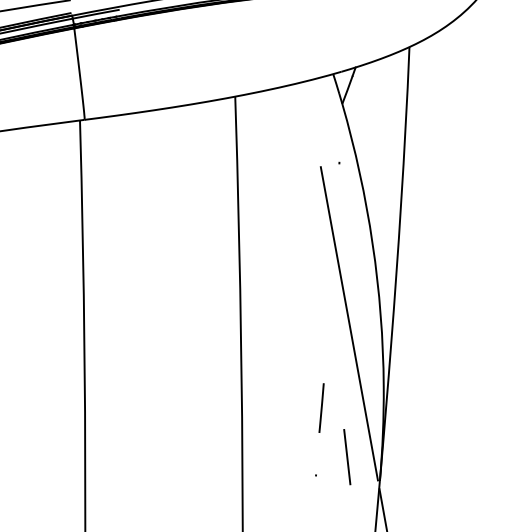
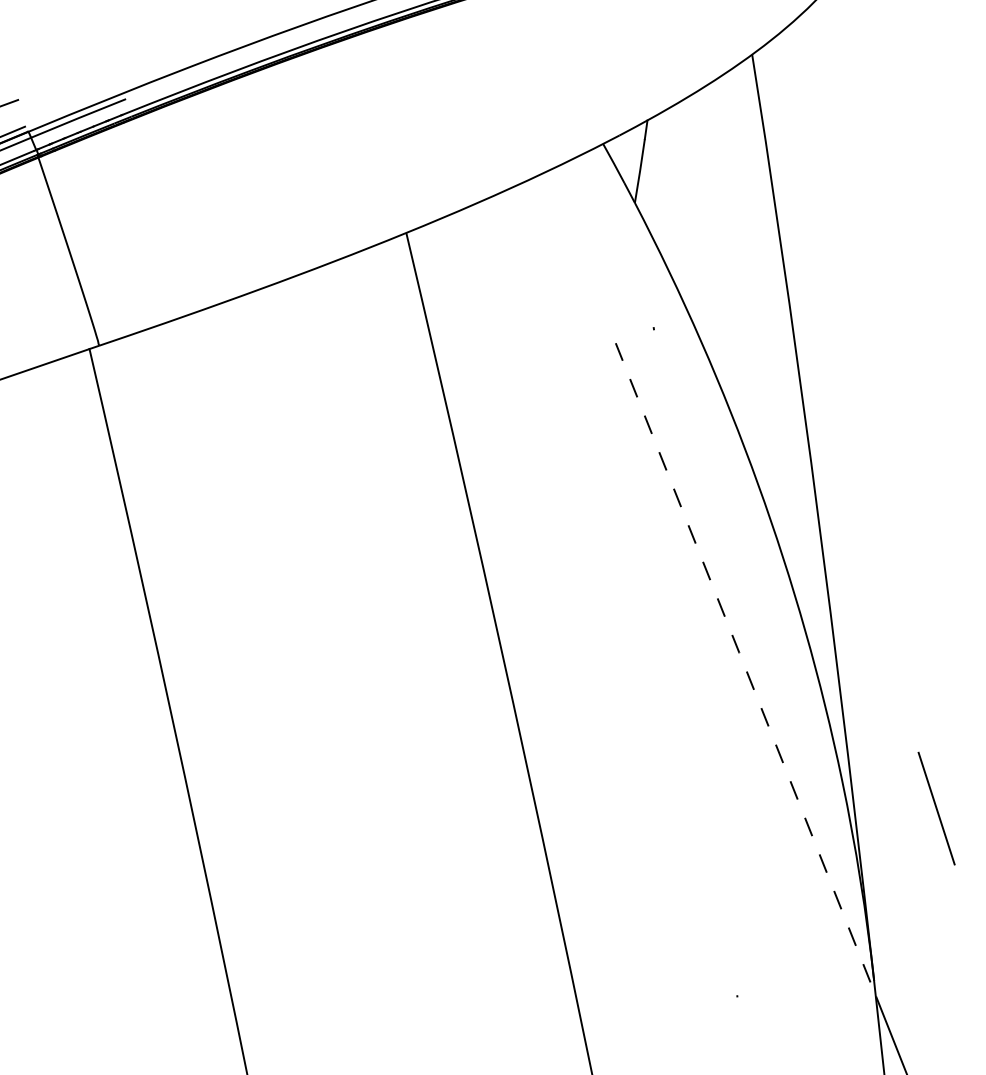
line: (349, 322) -> (742, 660), solid -> dashed
line: (321, 407) -> (719, 850), removed
line: (347, 457) -> (937, 809), moved

